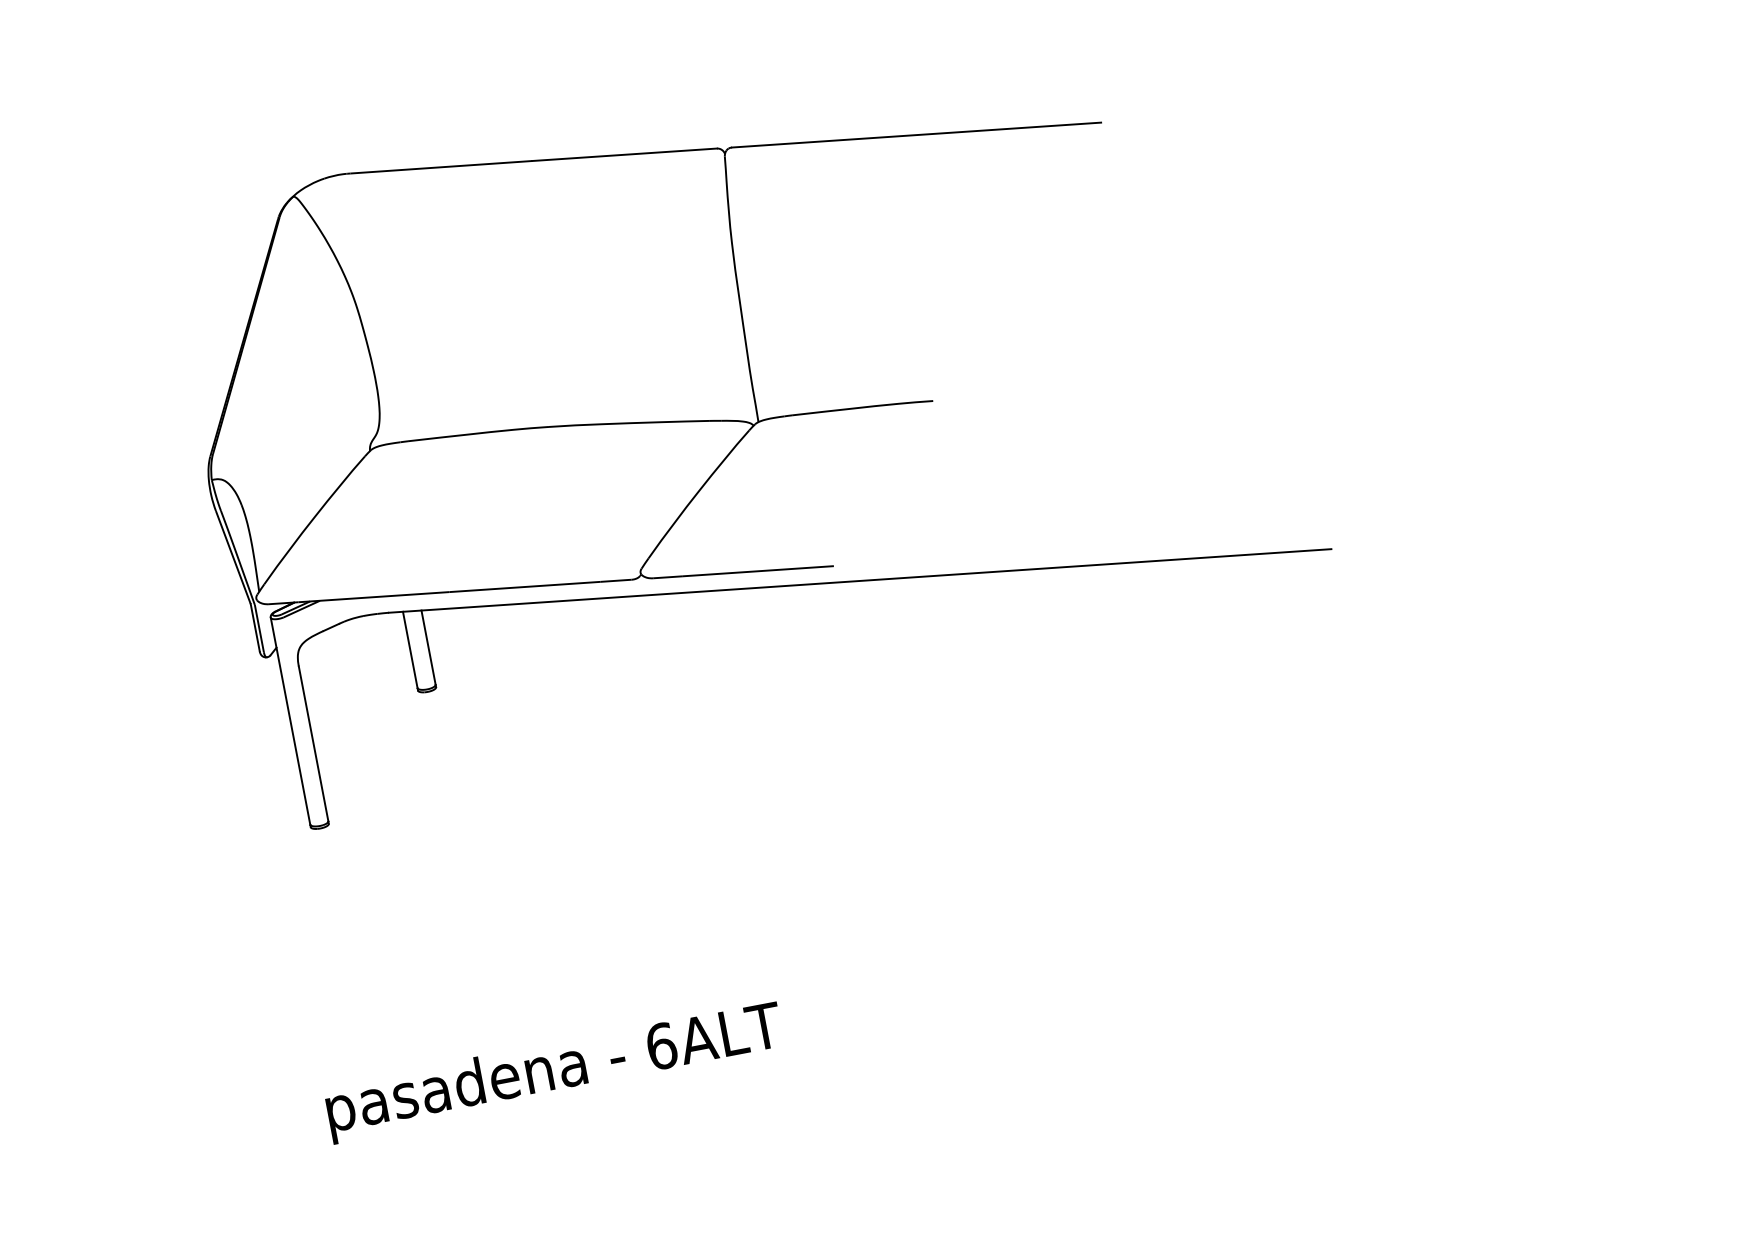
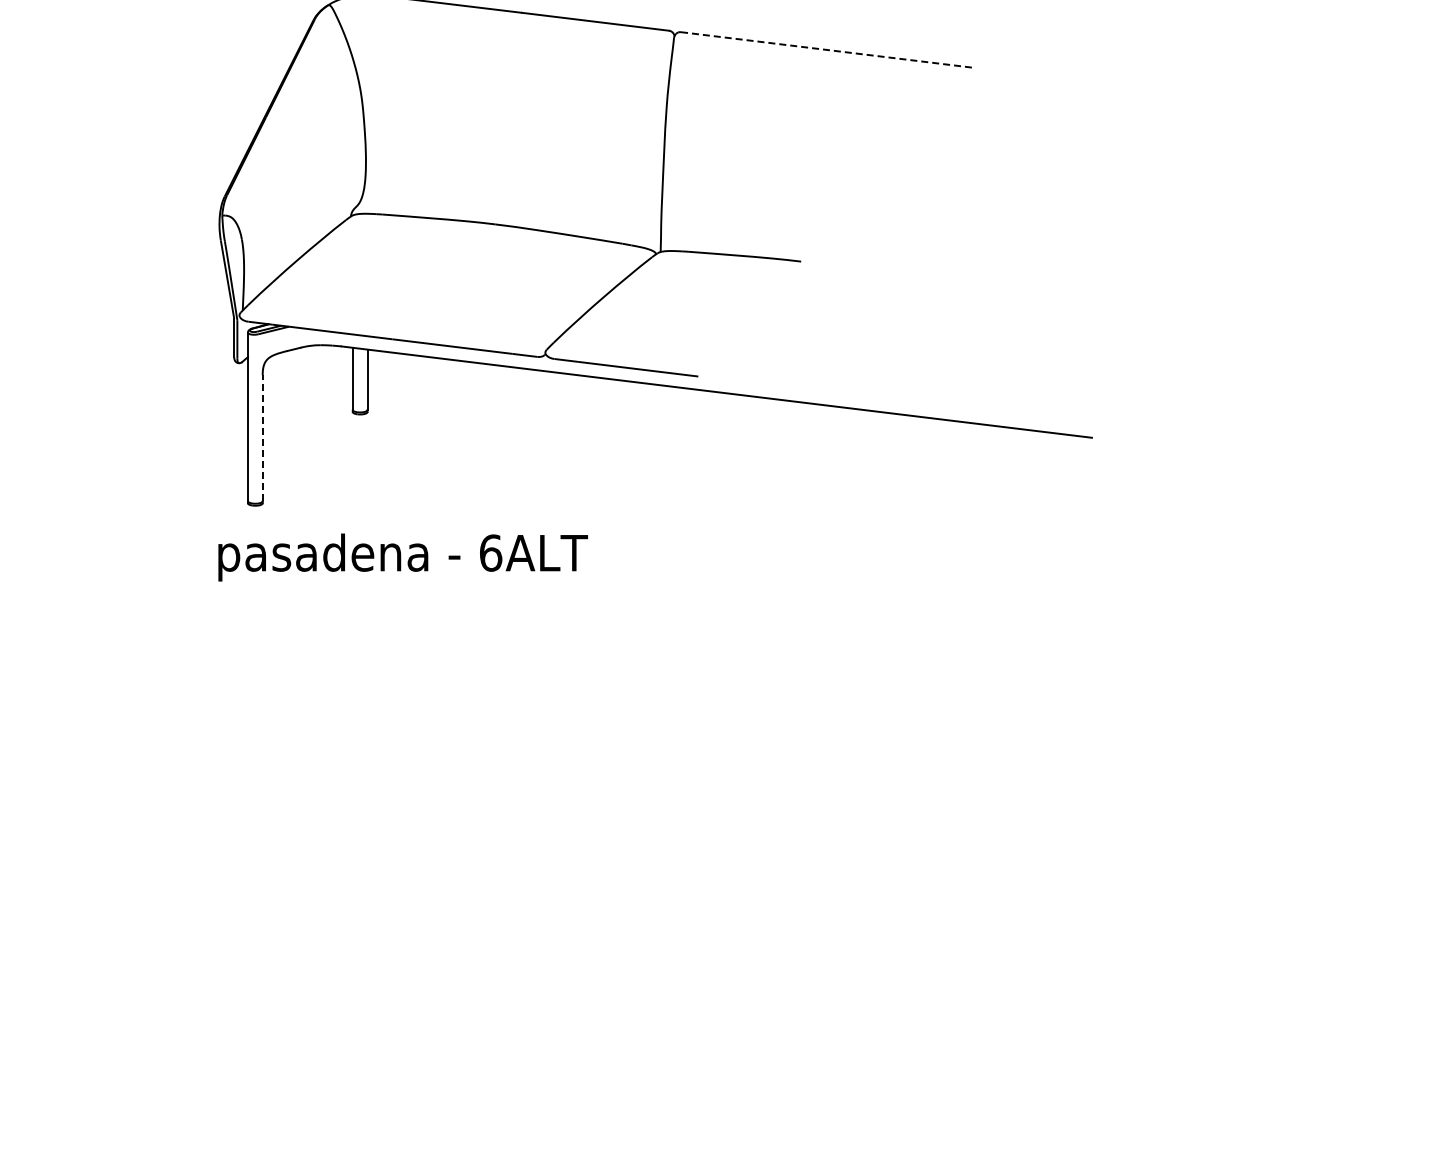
line: (917, 135) -> (828, 50), solid -> dashed
line: (313, 744) -> (262, 438), solid -> dashed
text: (554, 1072) -> (402, 557), moved

